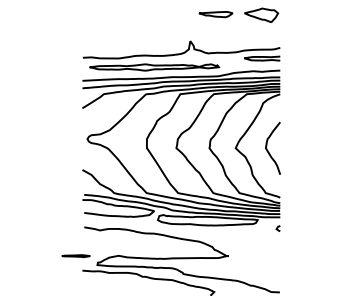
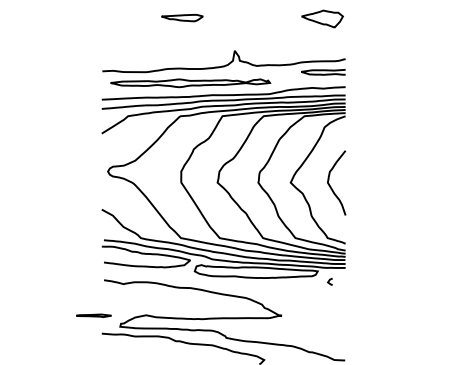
part: (216, 14) -> (182, 18), moved
line: (277, 228) -> (329, 281), moved

